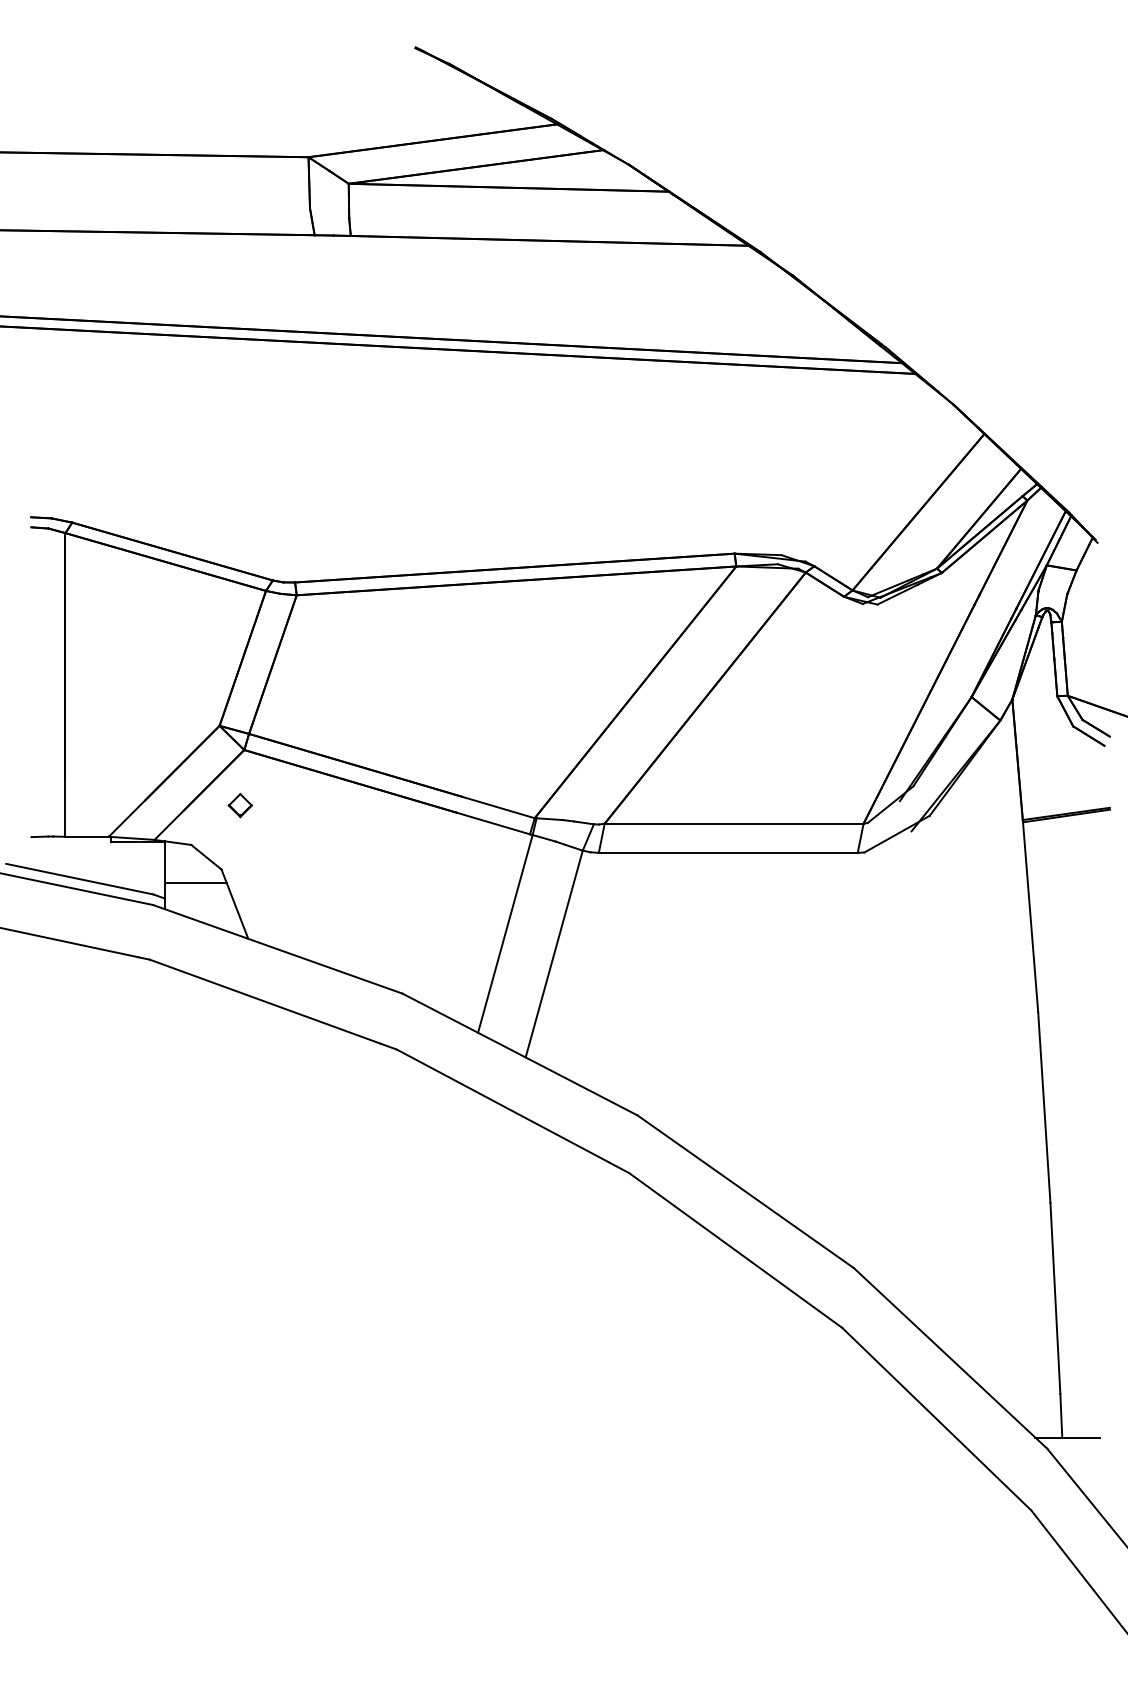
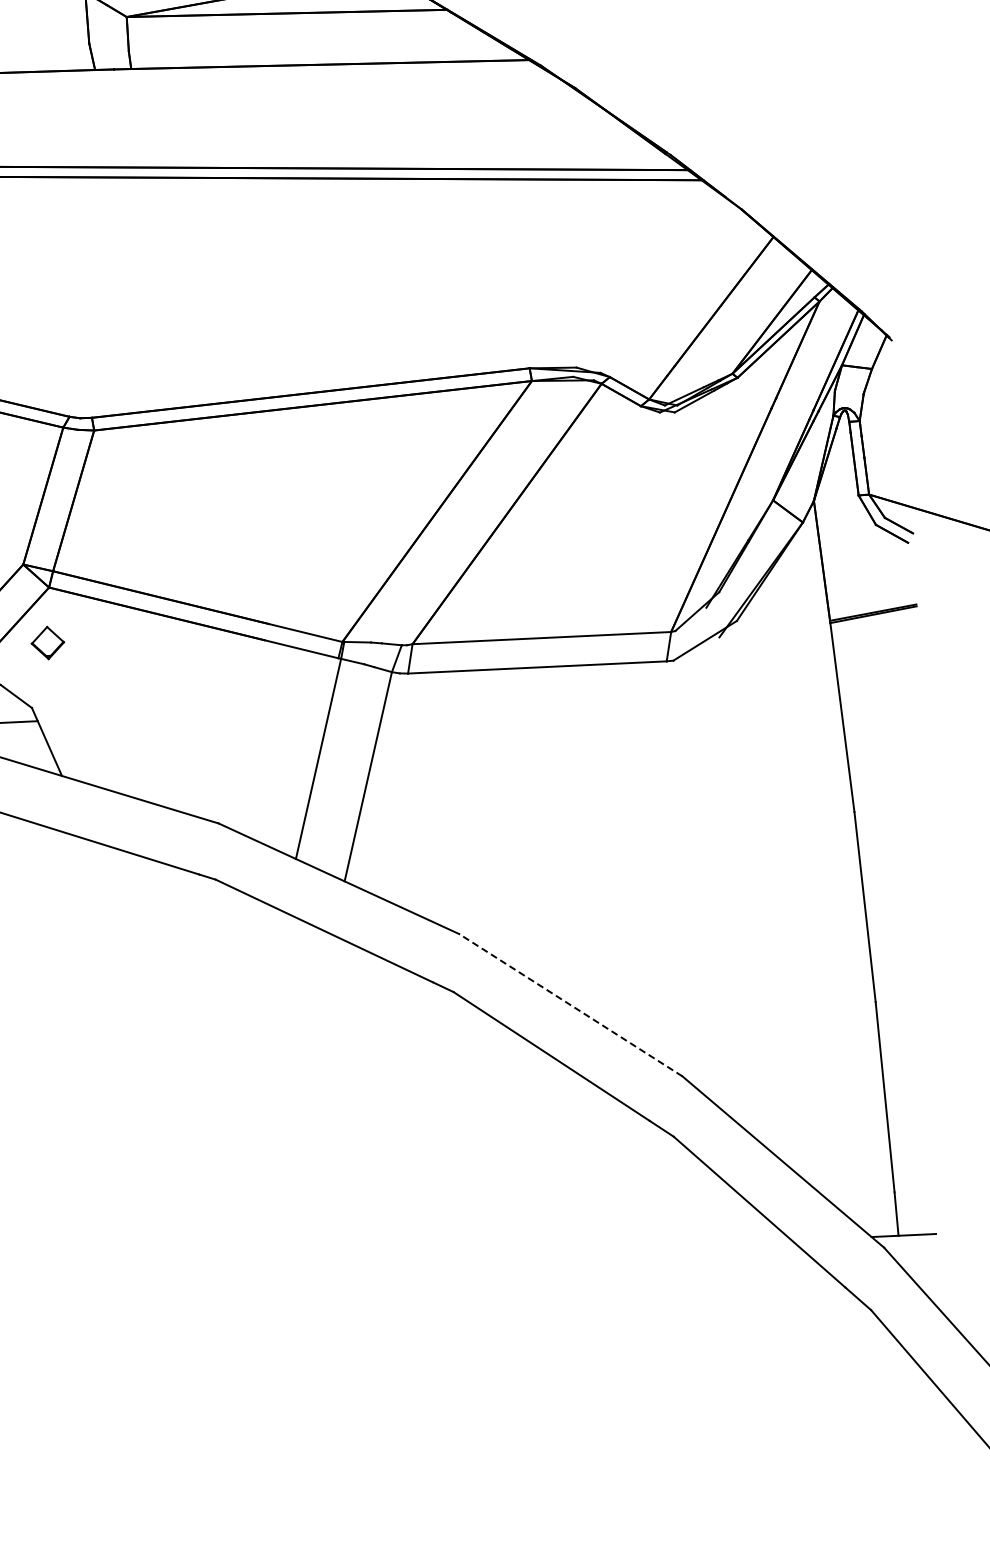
part: (239, 805) -> (46, 643), size x1.4
line: (745, 1191) -> (570, 1004), solid -> dashed

